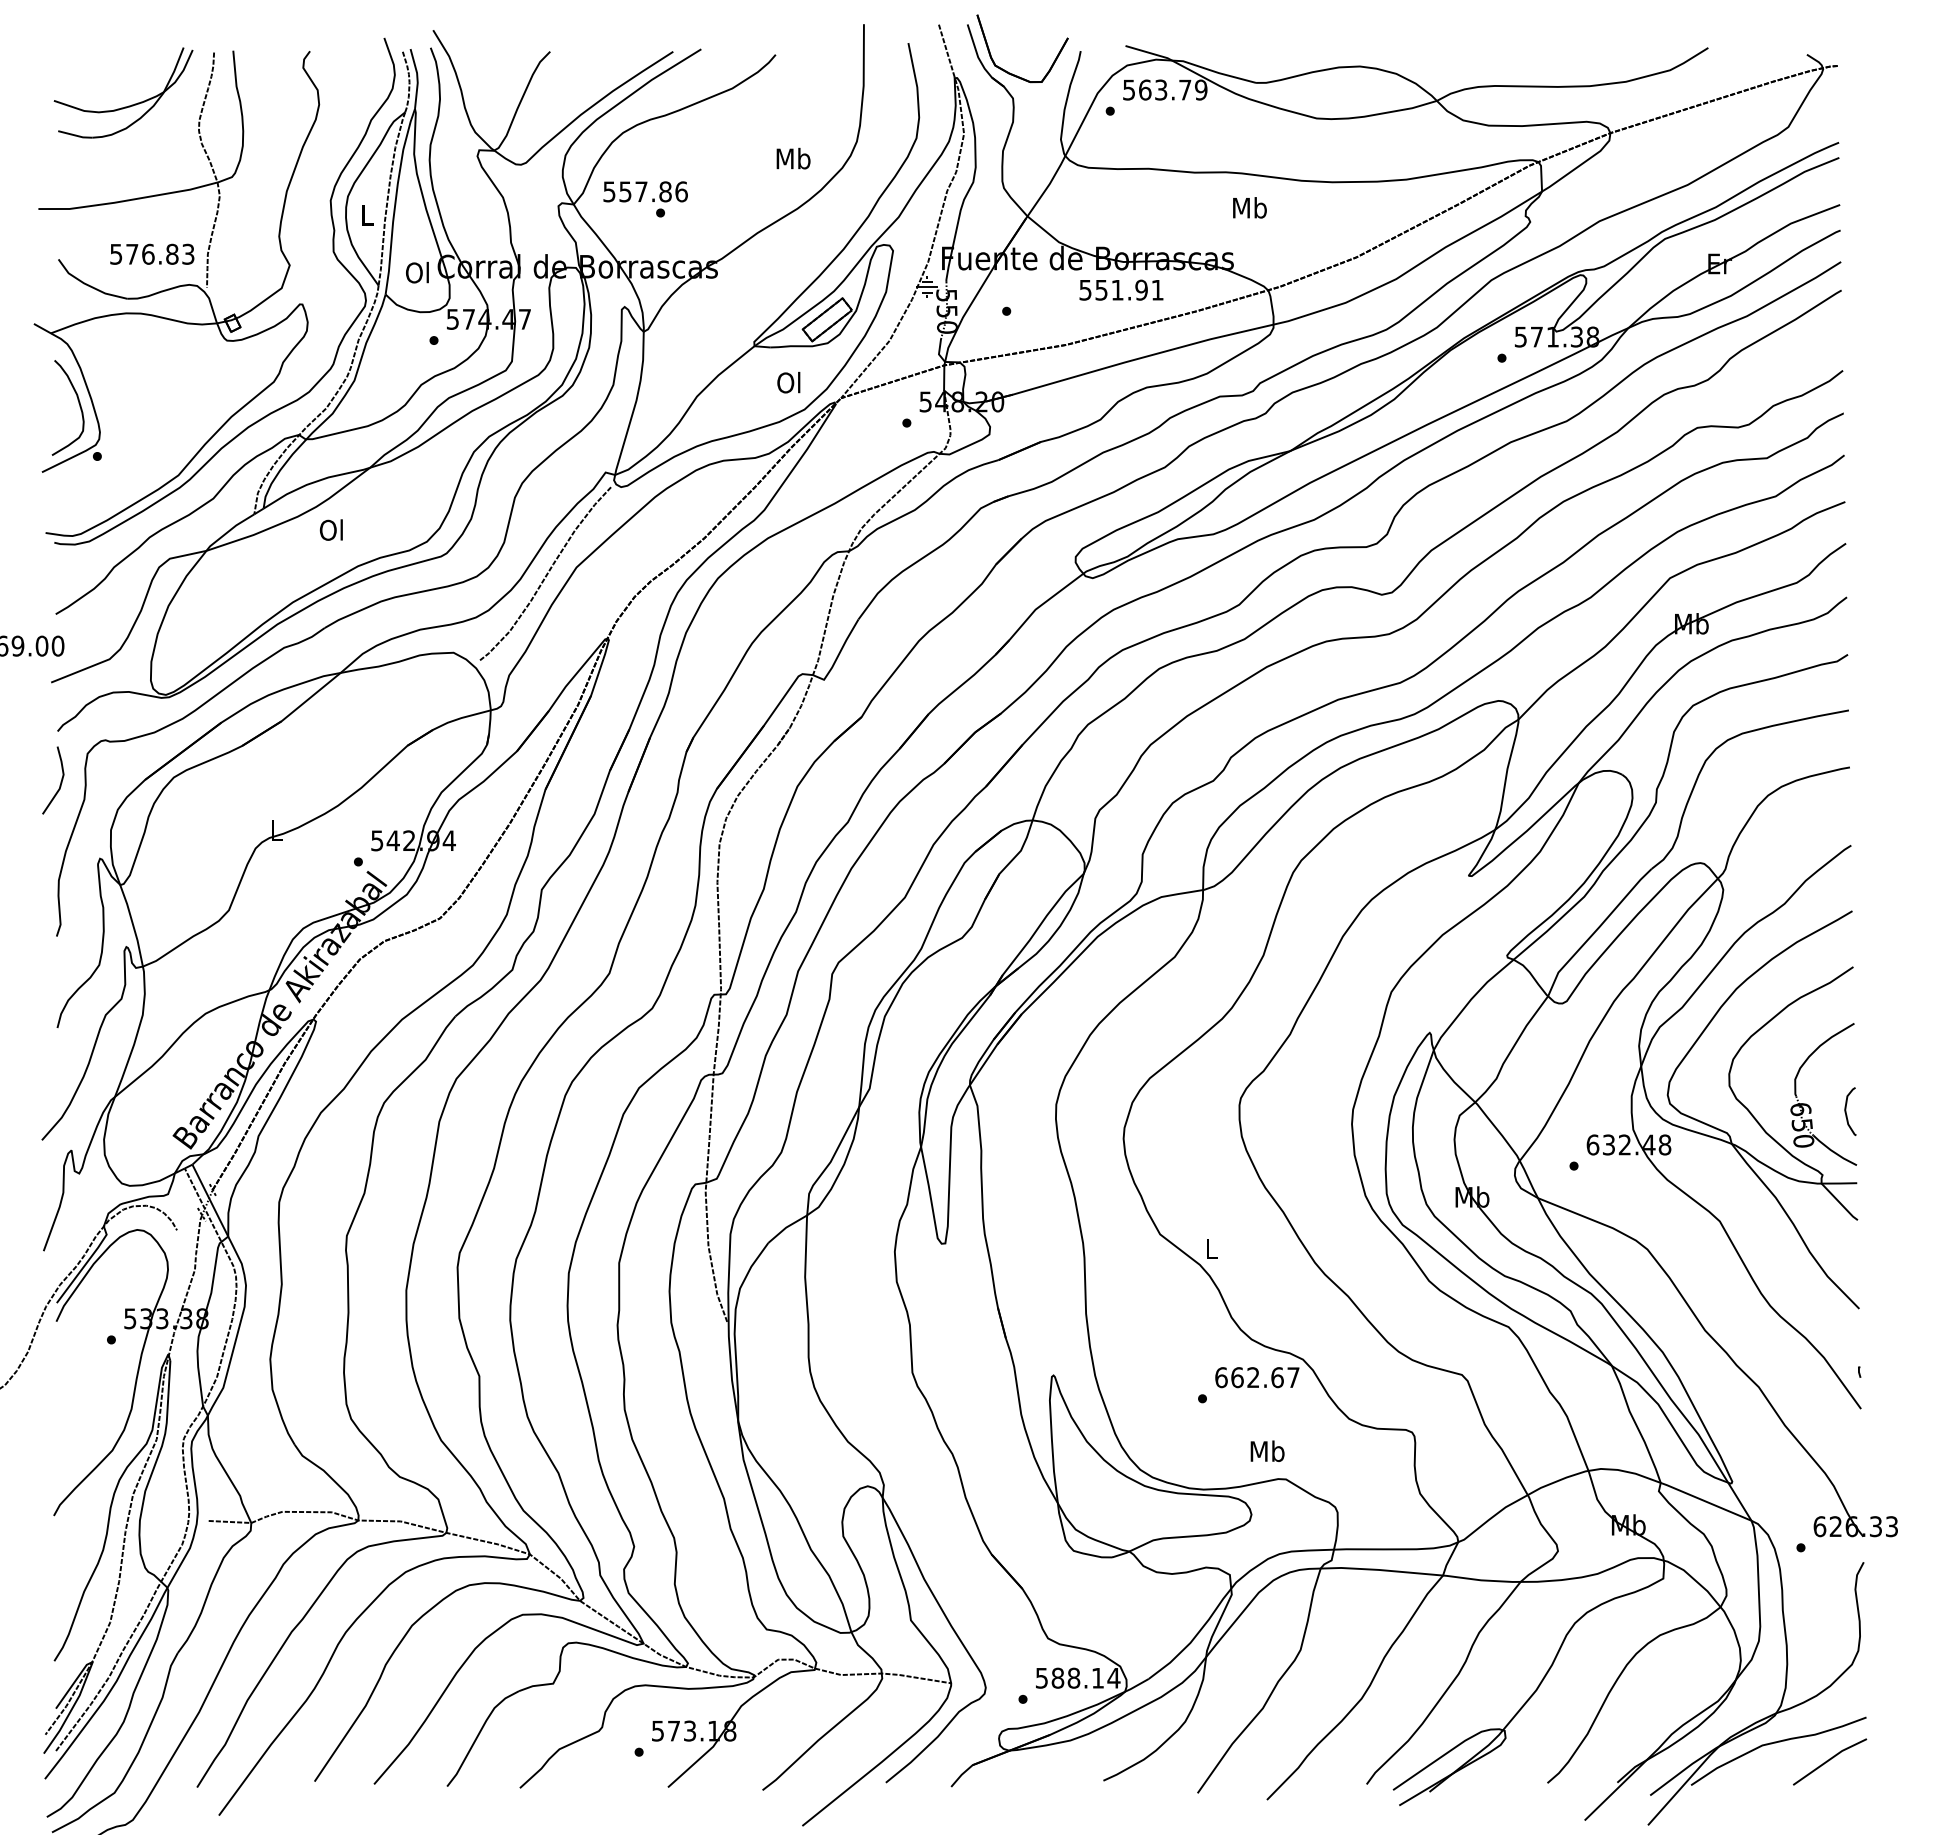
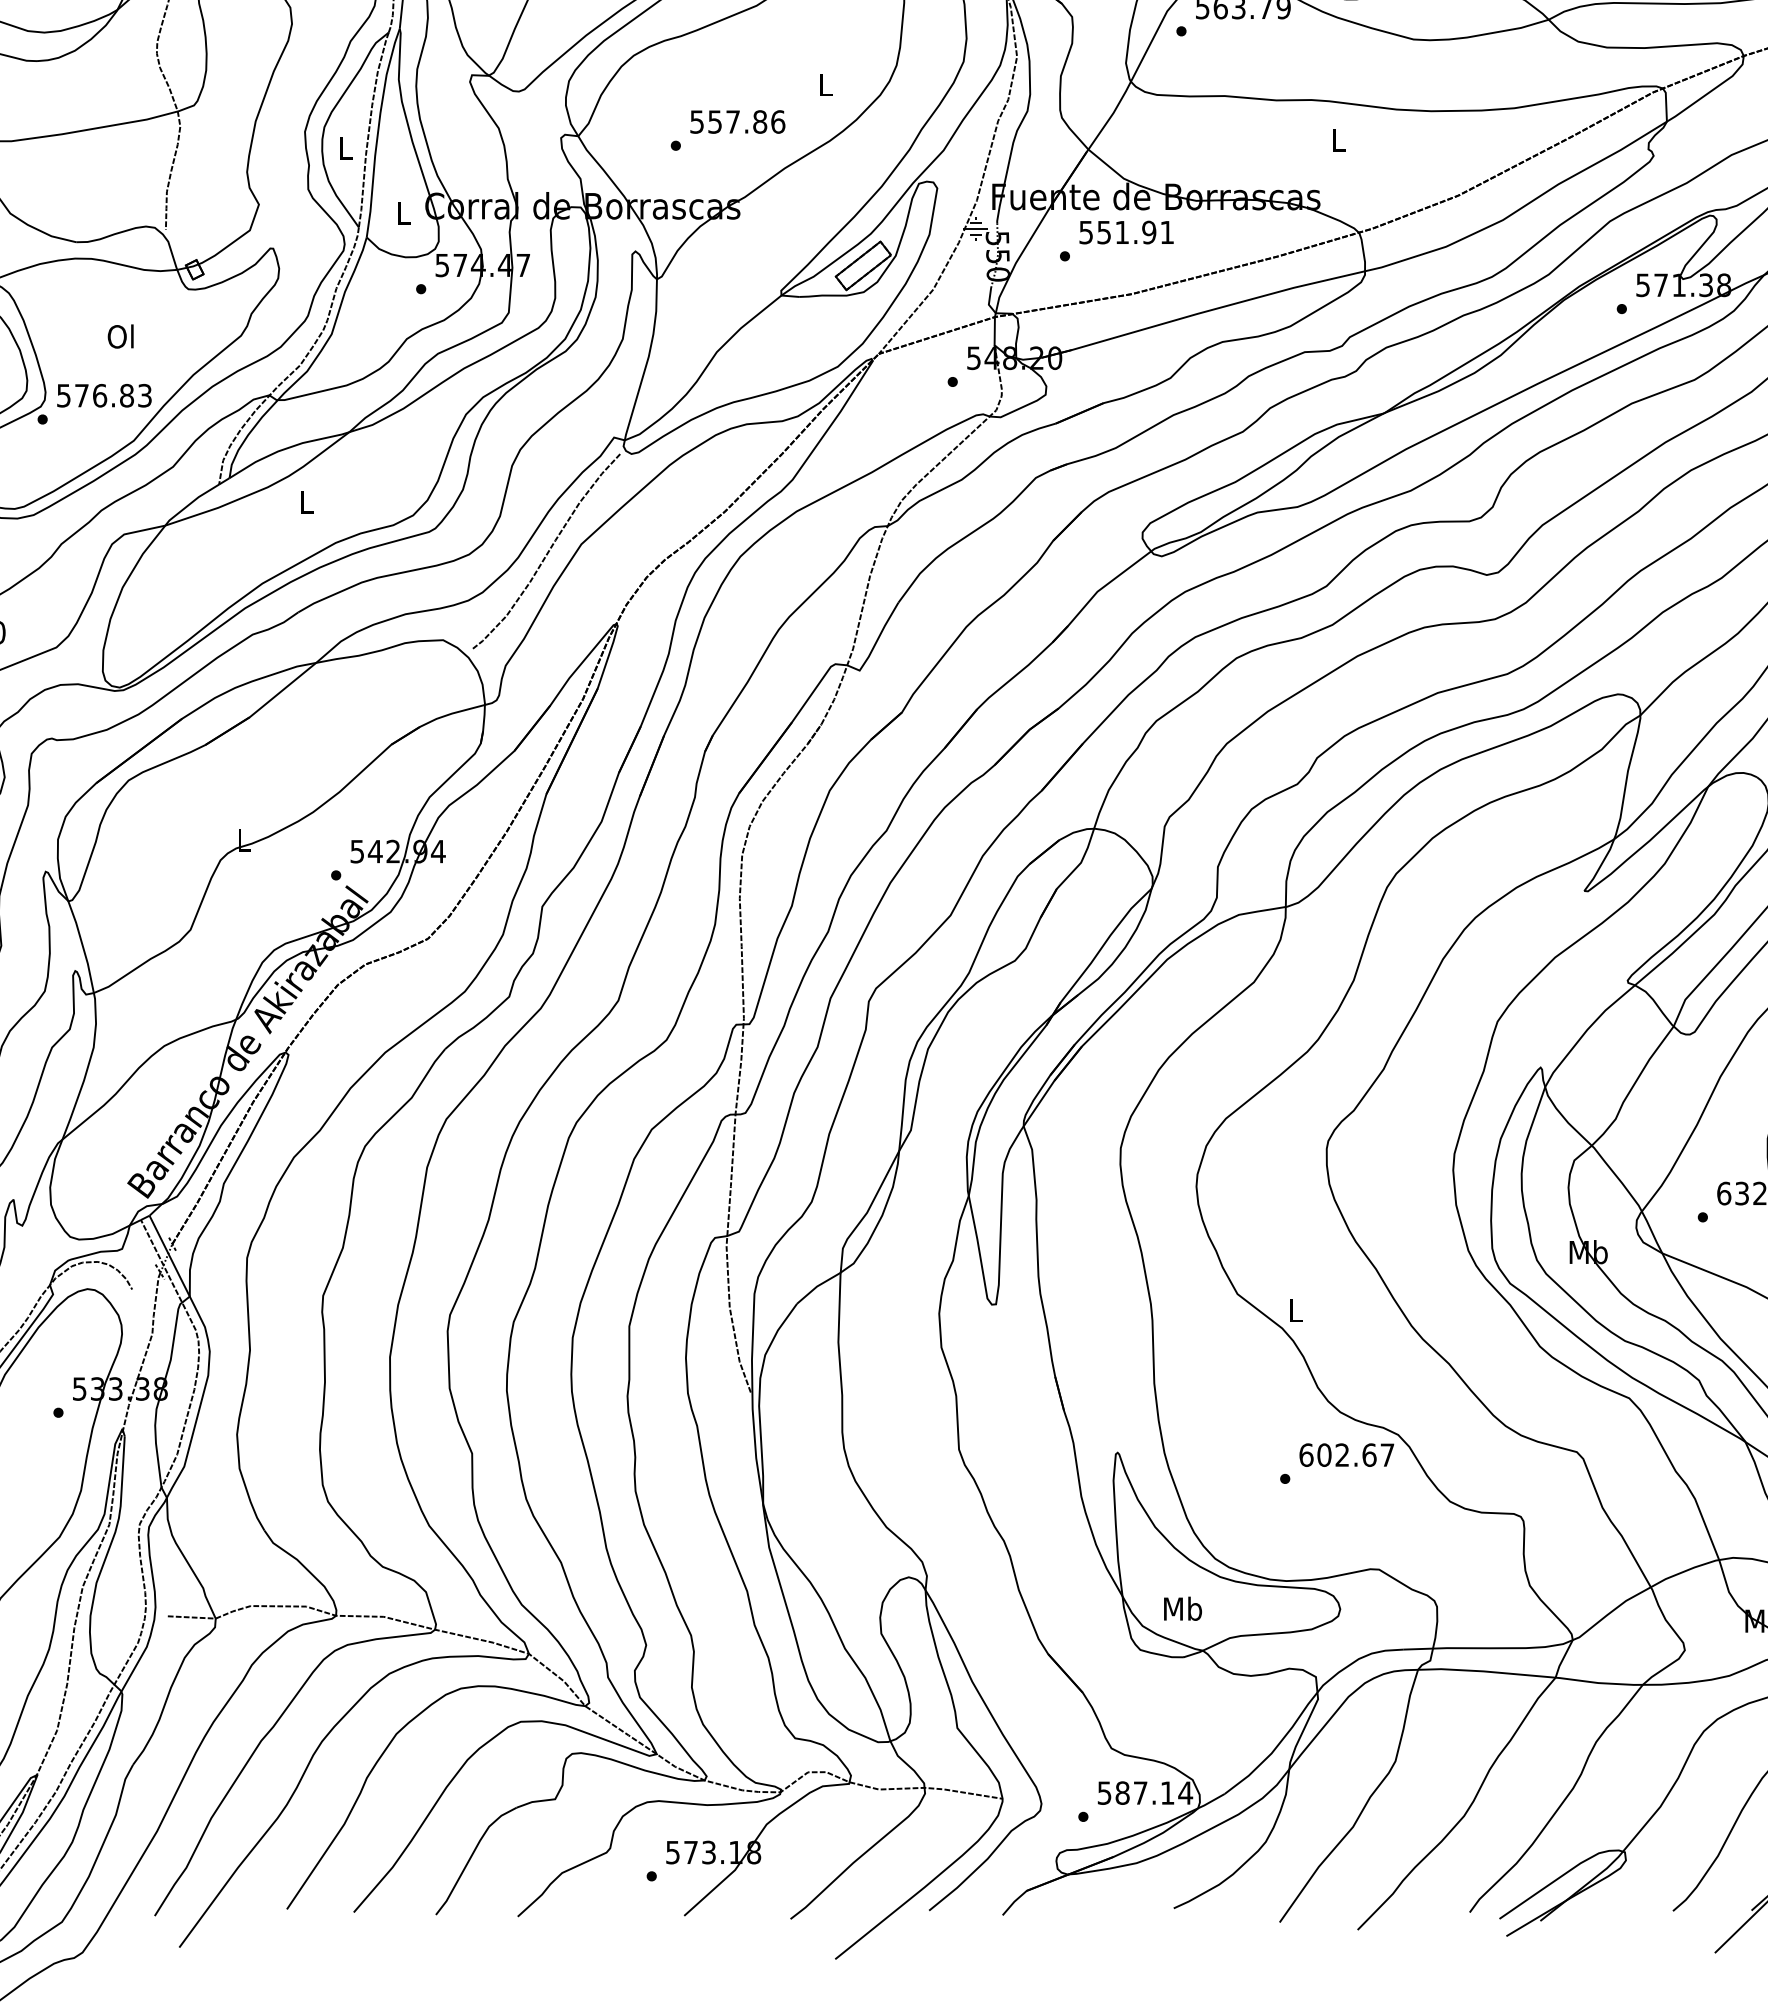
text: (793, 158) -> (825, 84), Mb -> L
text: (645, 191) -> (737, 121), moved
text: (1249, 207) -> (1338, 139), Mb -> L
text: (152, 253) -> (104, 394), moved
text: (417, 272) -> (402, 212), Ol -> L
text: (1121, 289) -> (1126, 231), moved
text: (788, 382) -> (120, 336), moved
text: (330, 529) -> (304, 501), Ol -> L
text: (1237, 1377) -> (1324, 1455), 662.67 -> 602.67
text: (1267, 1450) -> (1182, 1607), moved
text: (1073, 1677) -> (1140, 1792), 588.14 -> 587.14

